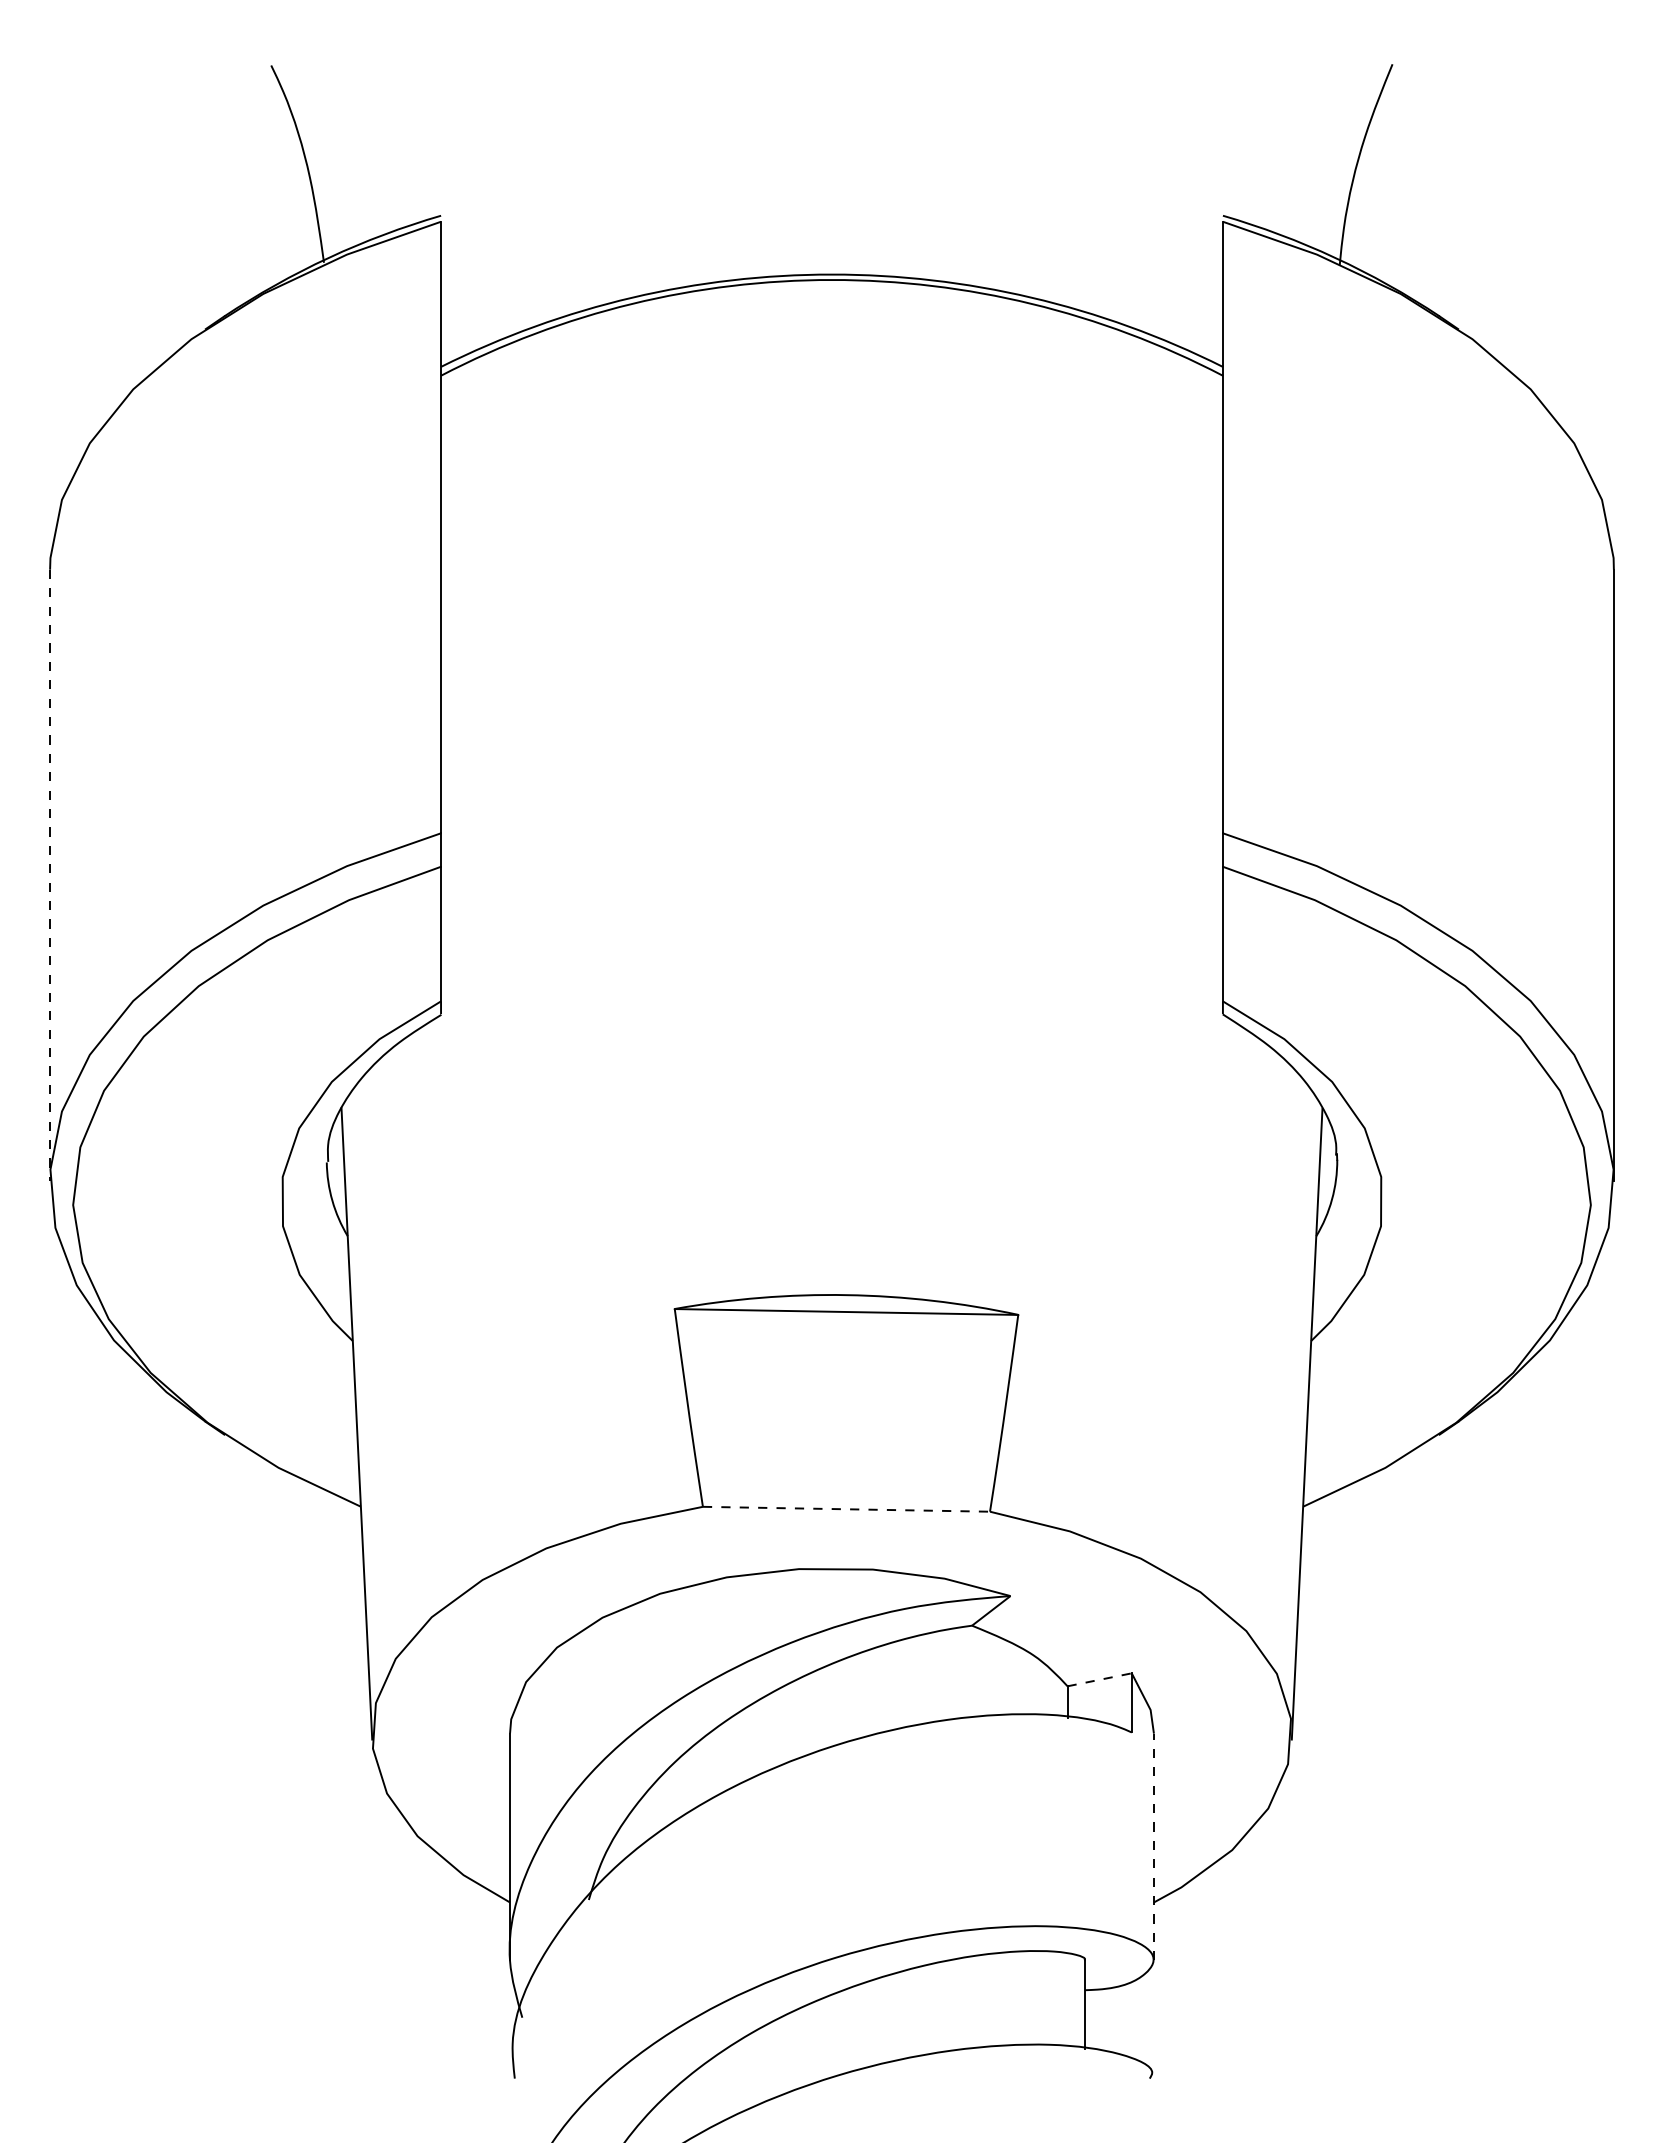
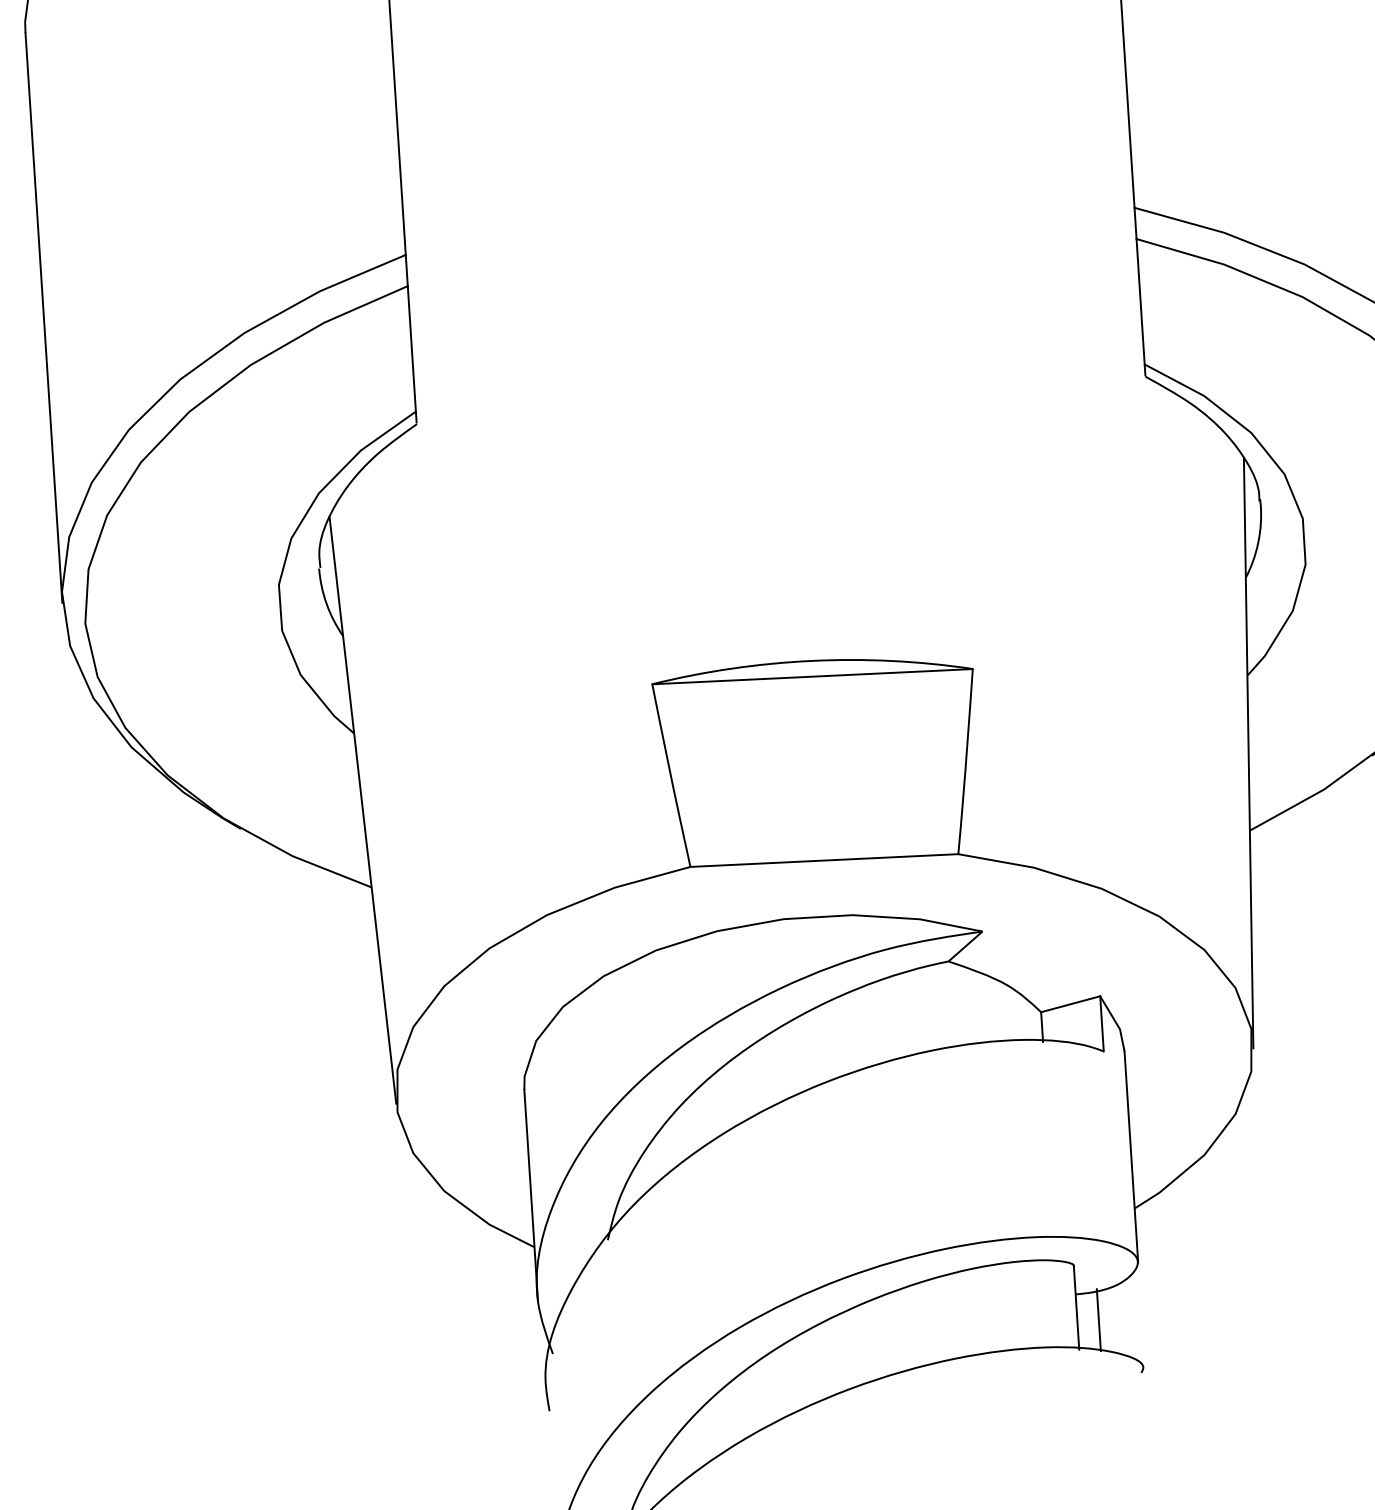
line: (50, 875) -> (44, 317), dashed -> solid
line: (846, 1509) -> (824, 860), dashed -> solid
line: (1099, 1679) -> (1070, 1003), dashed -> solid
line: (1153, 1846) -> (1130, 1156), dashed -> solid
line: (1107, 2019) -> (1098, 1320), added

